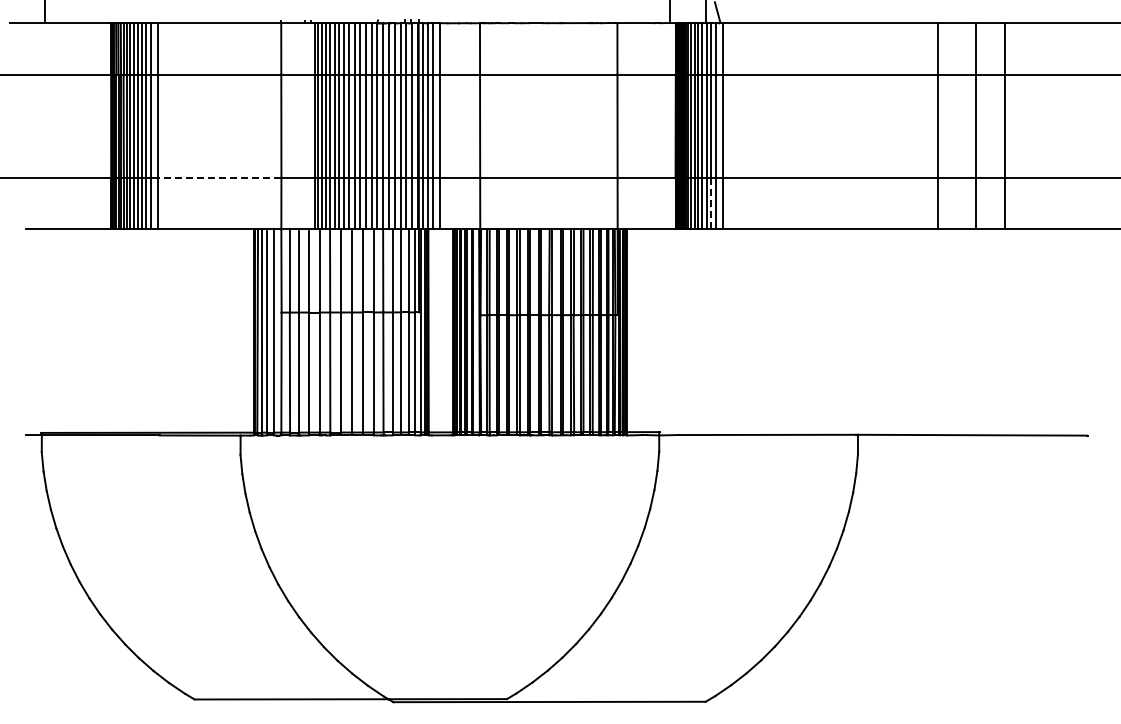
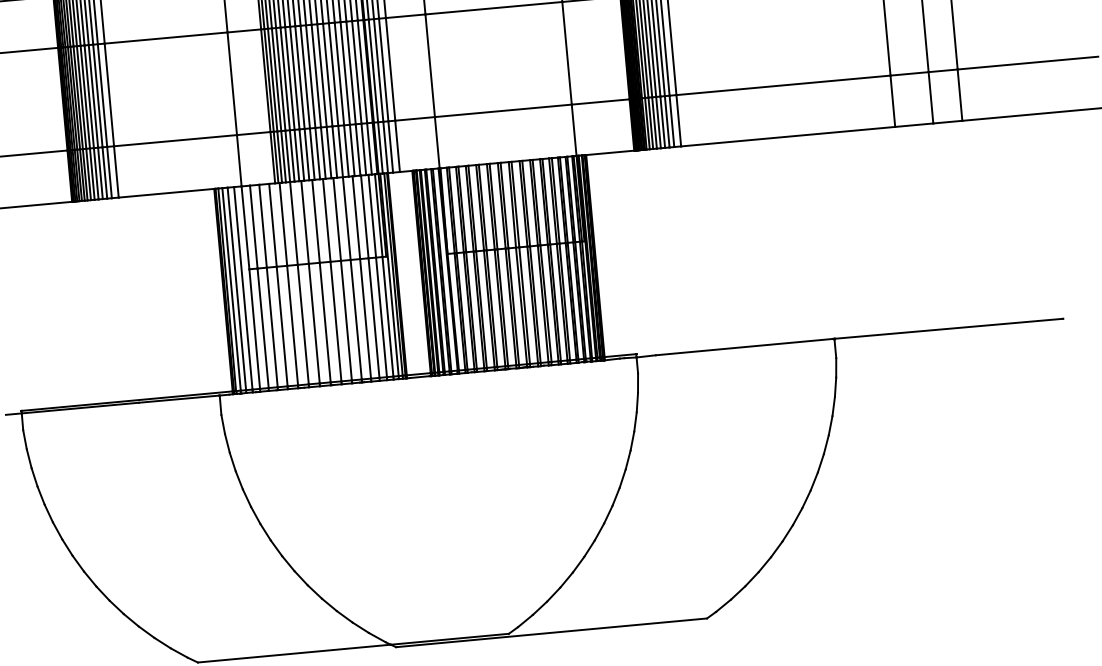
line: (219, 177) -> (175, 140), dashed -> solid
line: (711, 203) -> (667, 121), dashed -> solid

